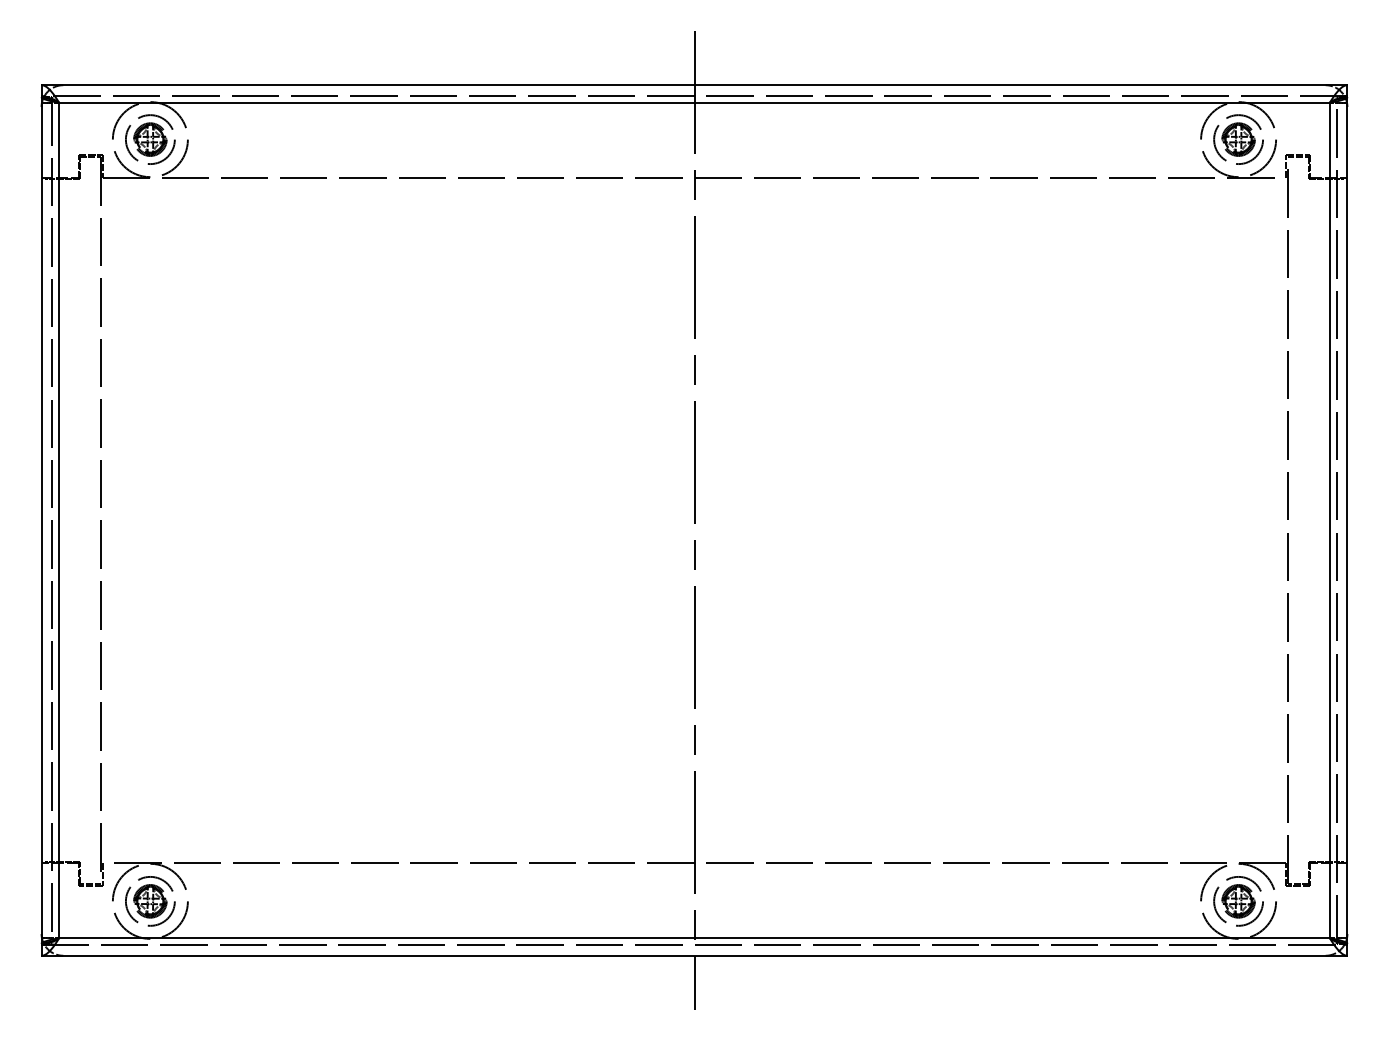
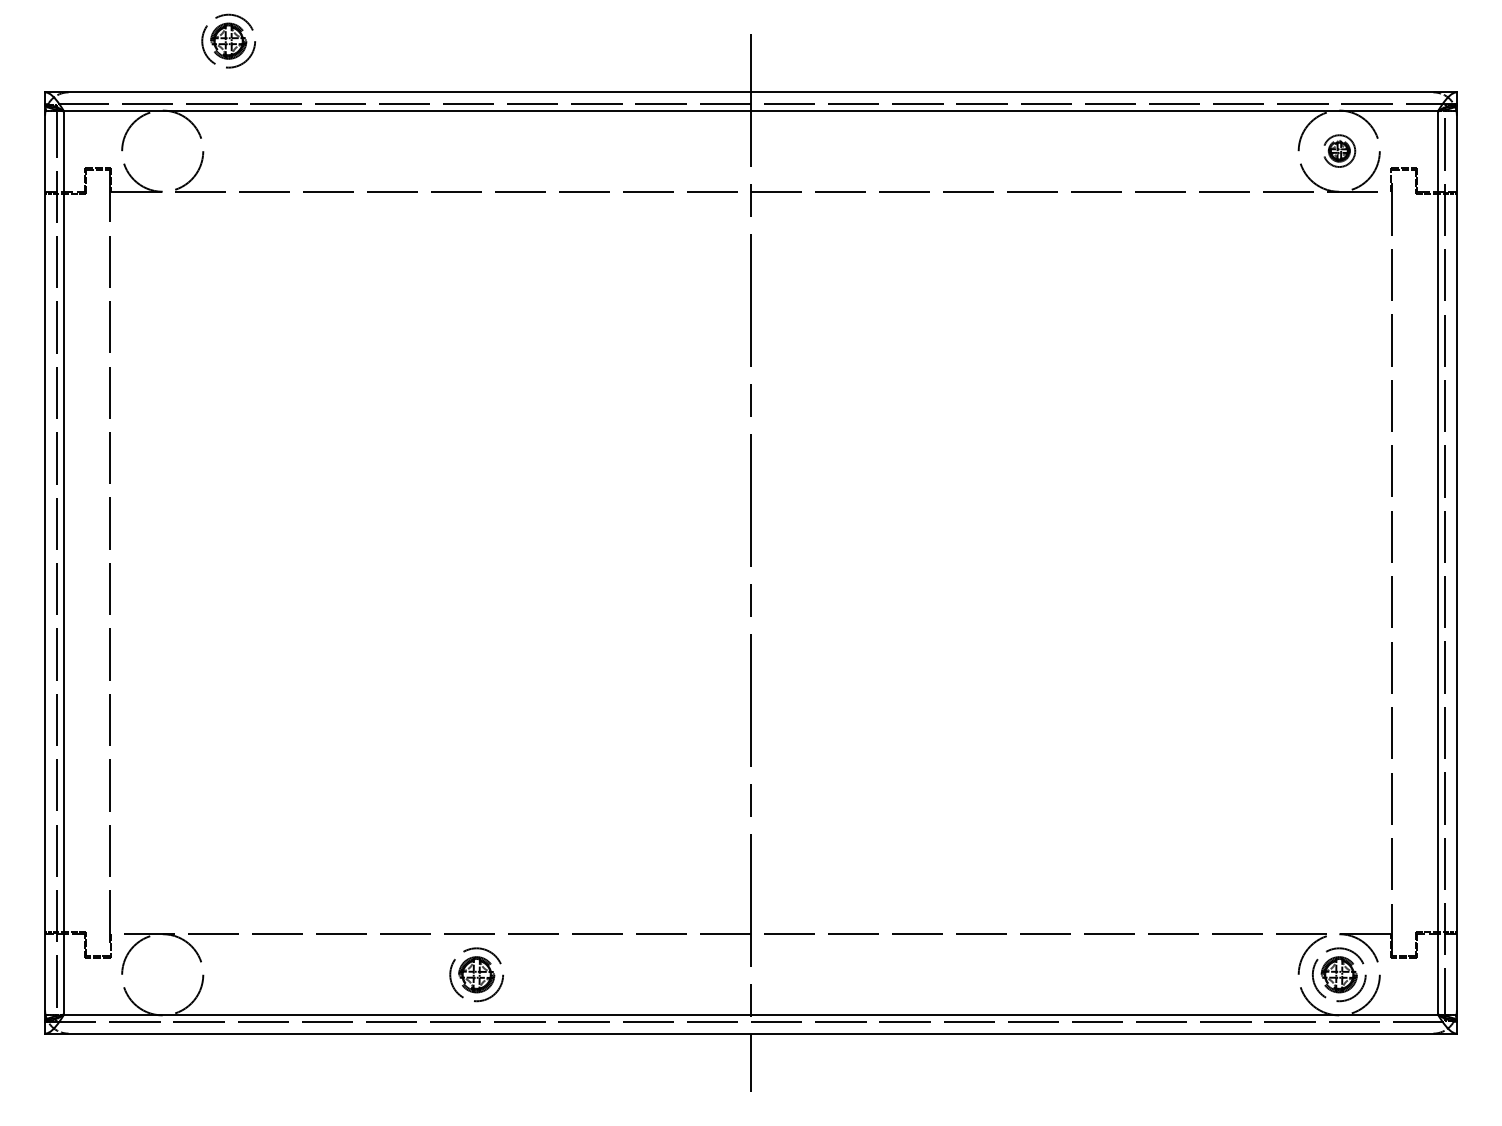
part: (150, 138) -> (228, 40), moved
part: (1238, 138) -> (1339, 150), size x0.6
part: (150, 901) -> (476, 974), moved

